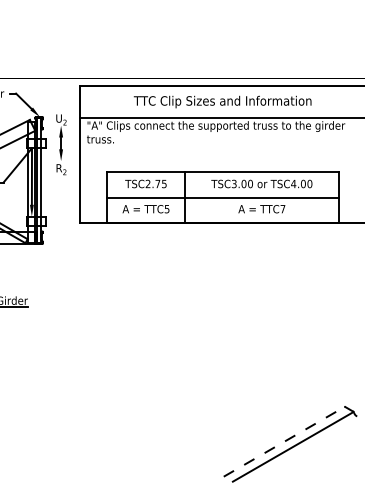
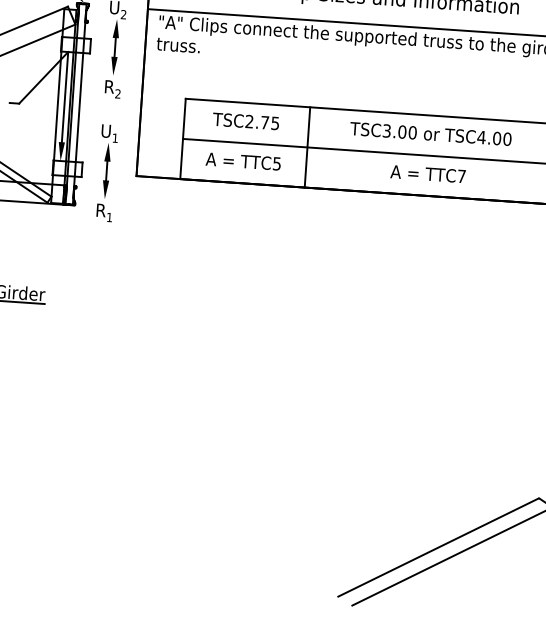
part: (61, 222) -> (107, 173), added
line: (284, 441) -> (438, 547), dashed -> solid

